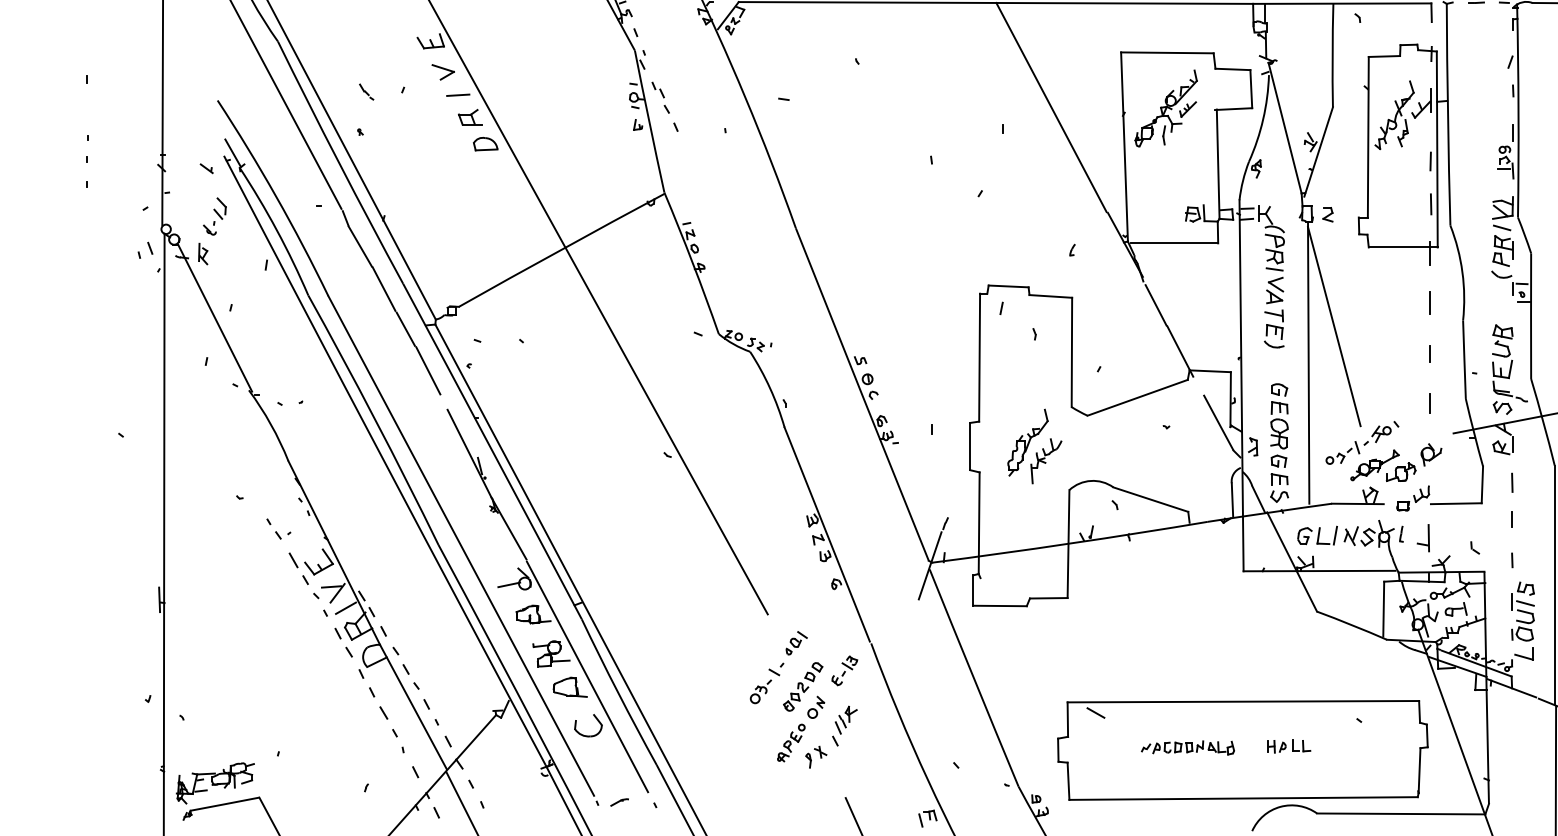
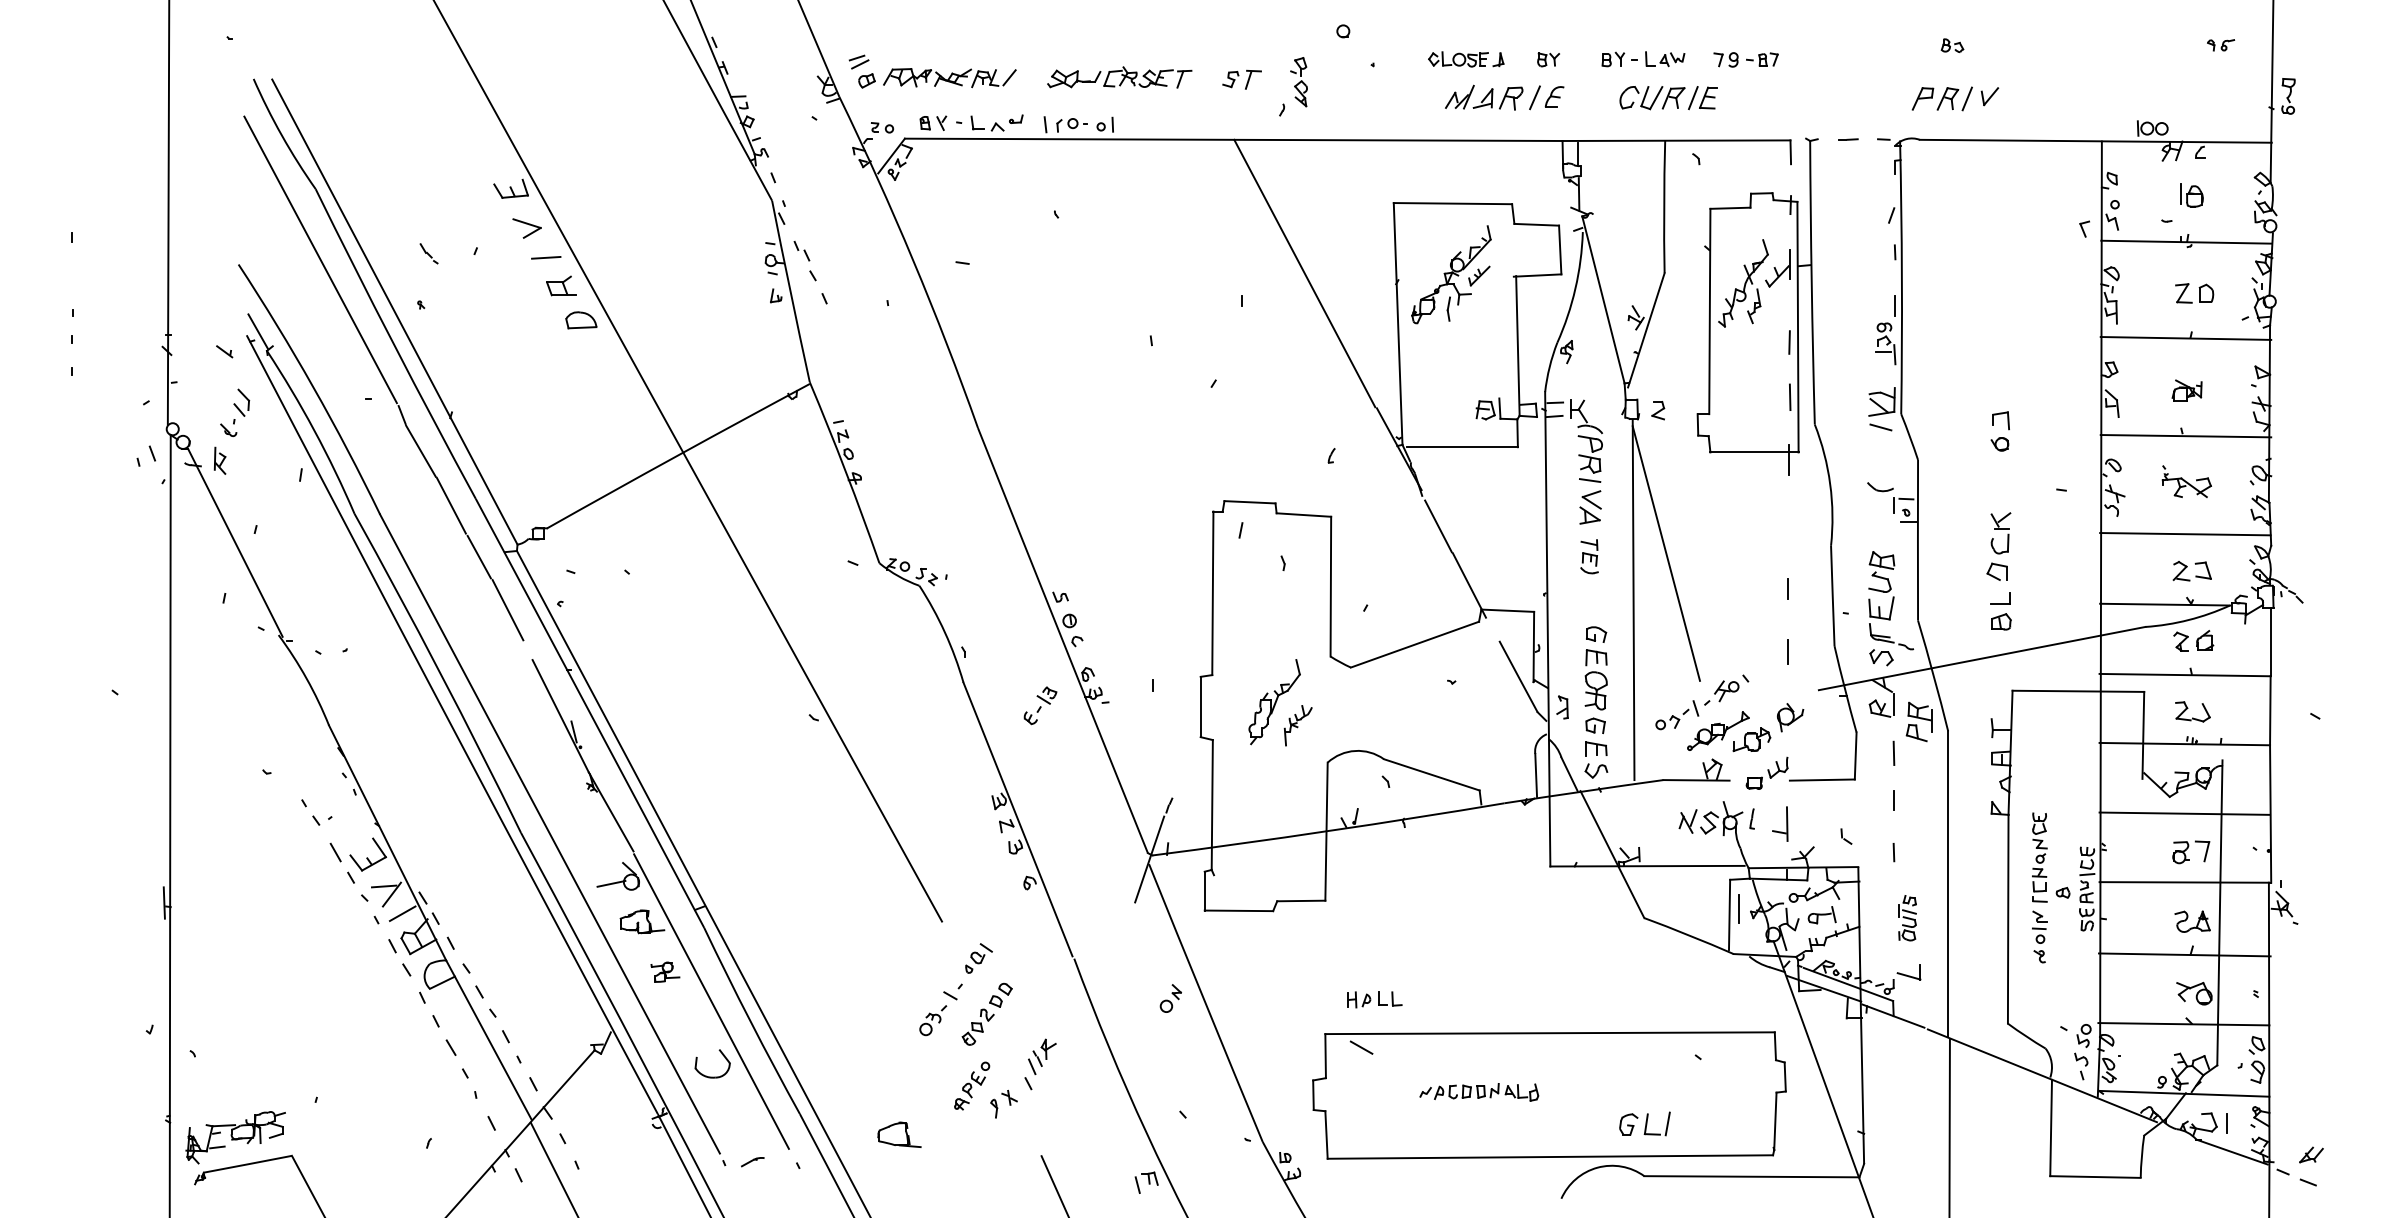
part: (1502, 250) -> (1918, 721), moved
line: (1429, 303) -> (1738, 908), moved
part: (1274, 328) -> (1589, 556), size x0.7
part: (1046, 461) -> (1298, 725), size x0.7
part: (1317, 535) -> (1644, 1123), moved
part: (1522, 611) -> (1907, 918), size x0.6
part: (551, 654) -> (665, 972), size x0.6
part: (844, 670) -> (1040, 705), moved
part: (570, 687) -> (899, 1134), moved
part: (815, 707) -> (1170, 998), moved
part: (1289, 746) -> (1374, 999), moved

